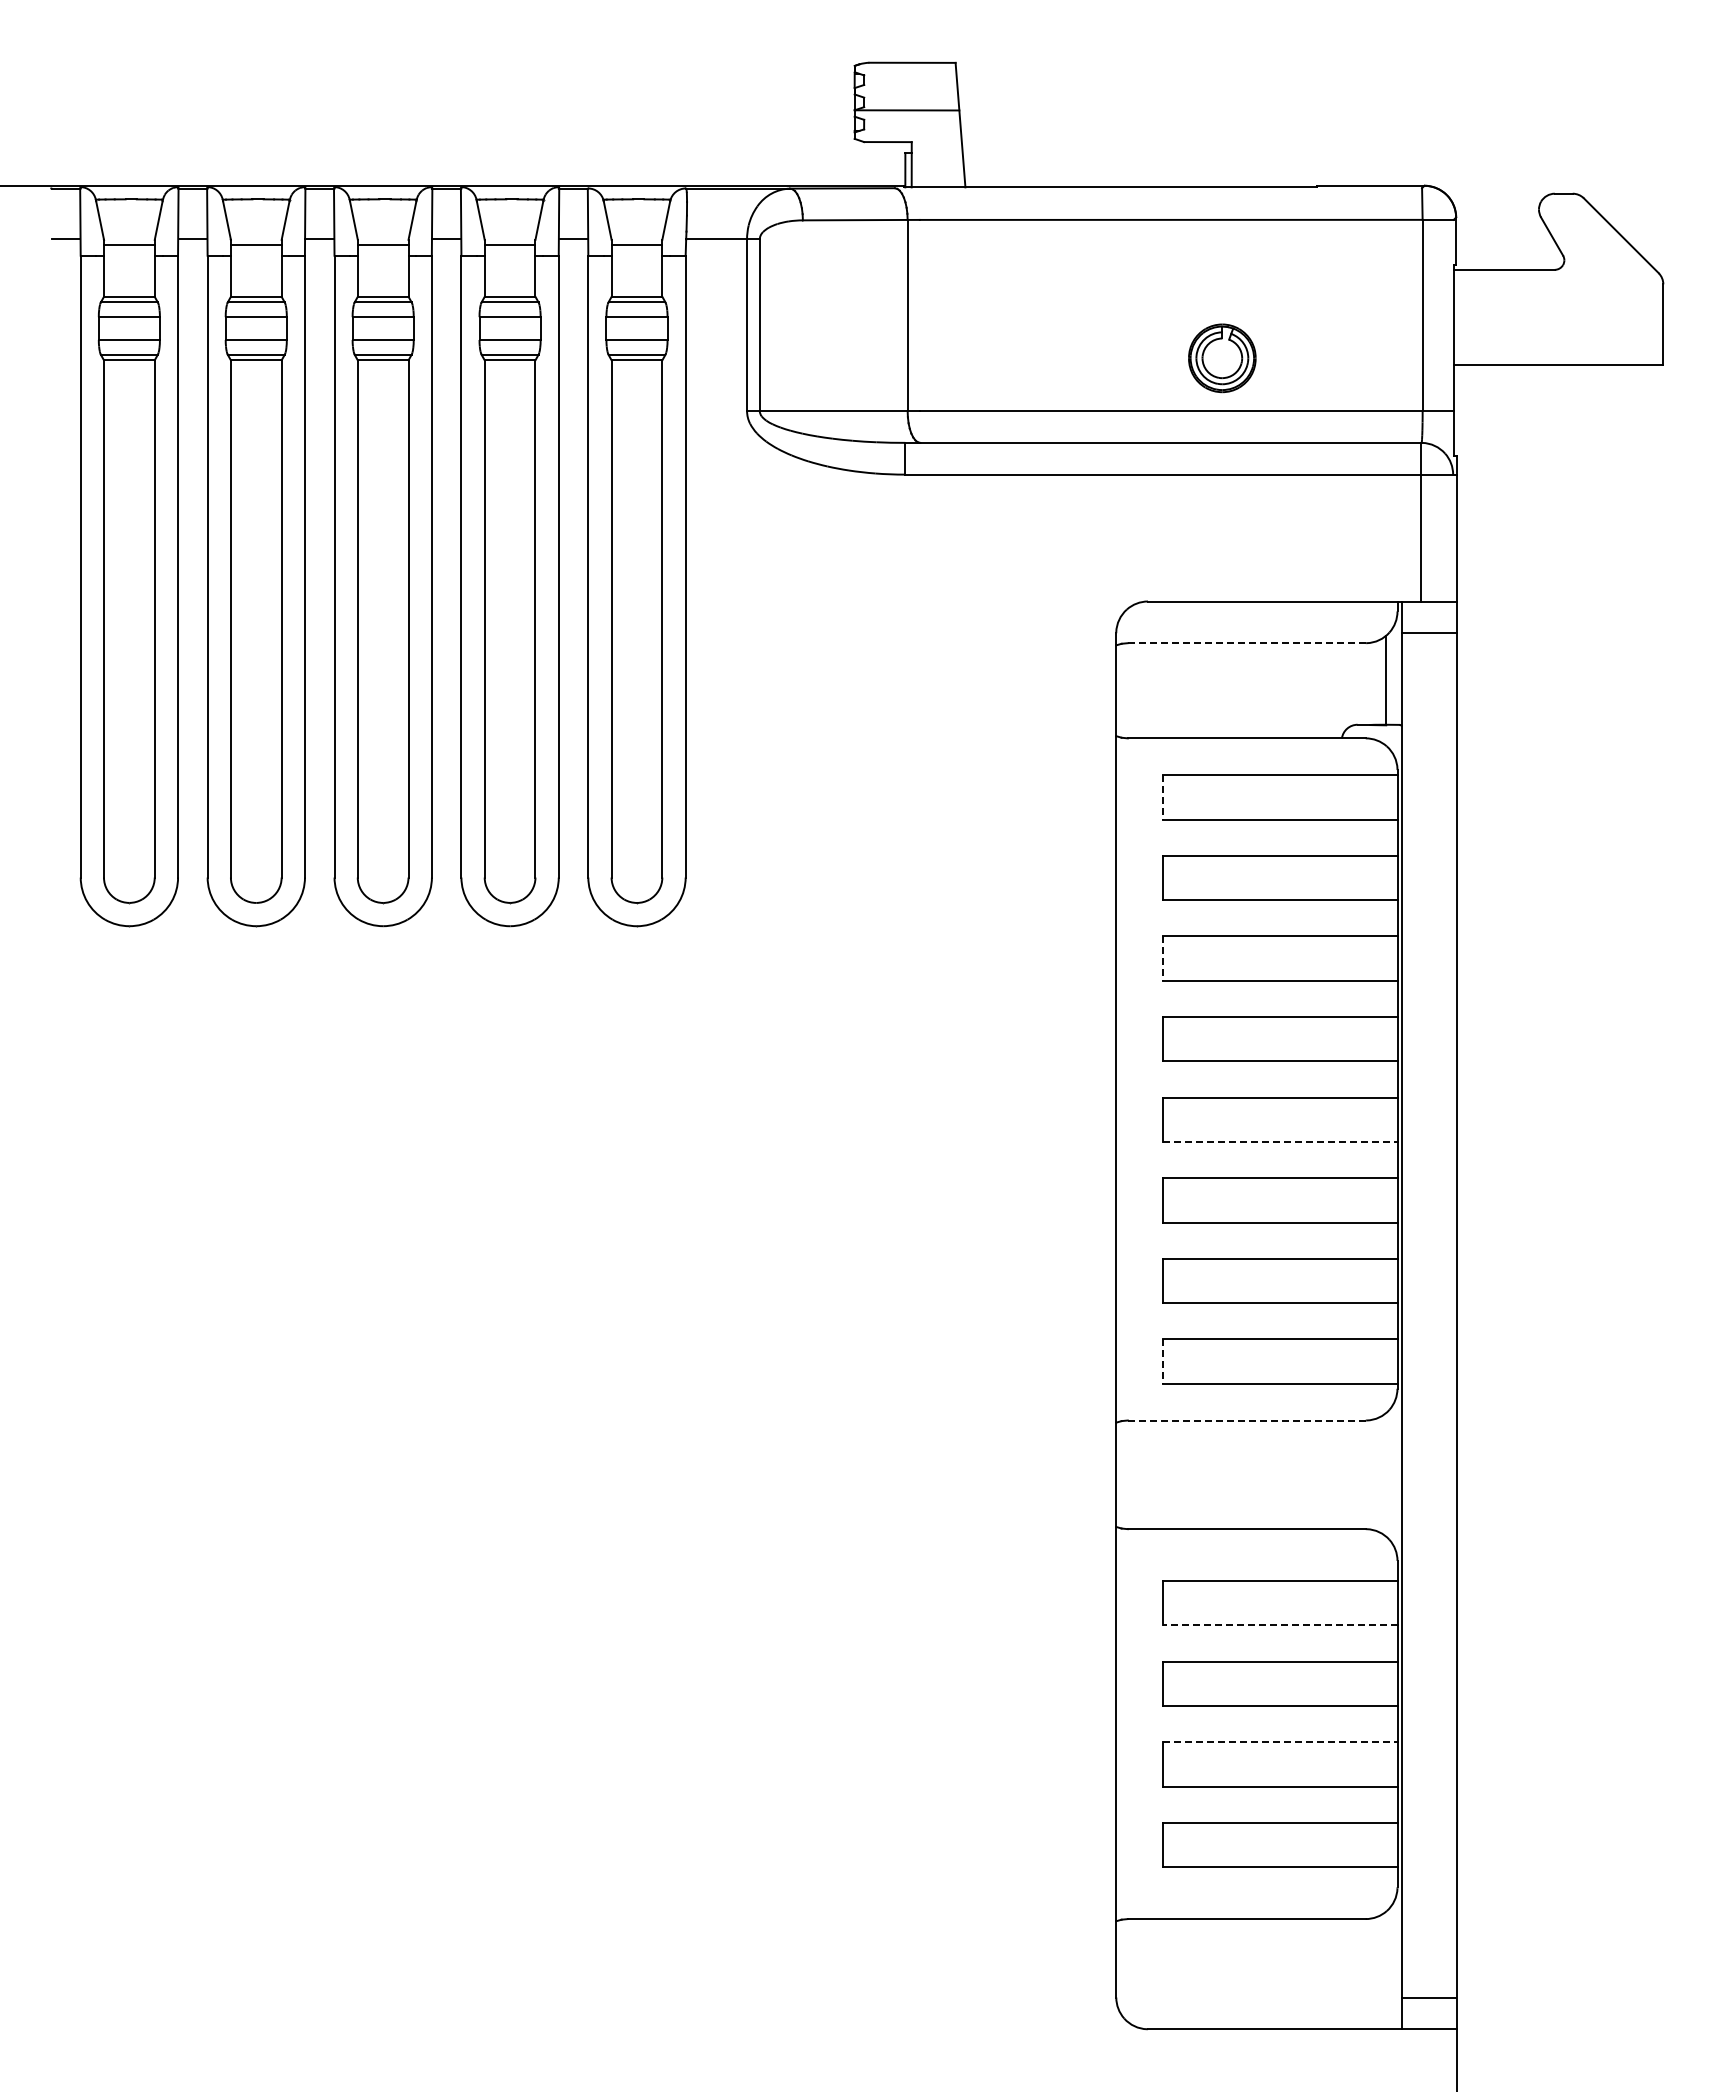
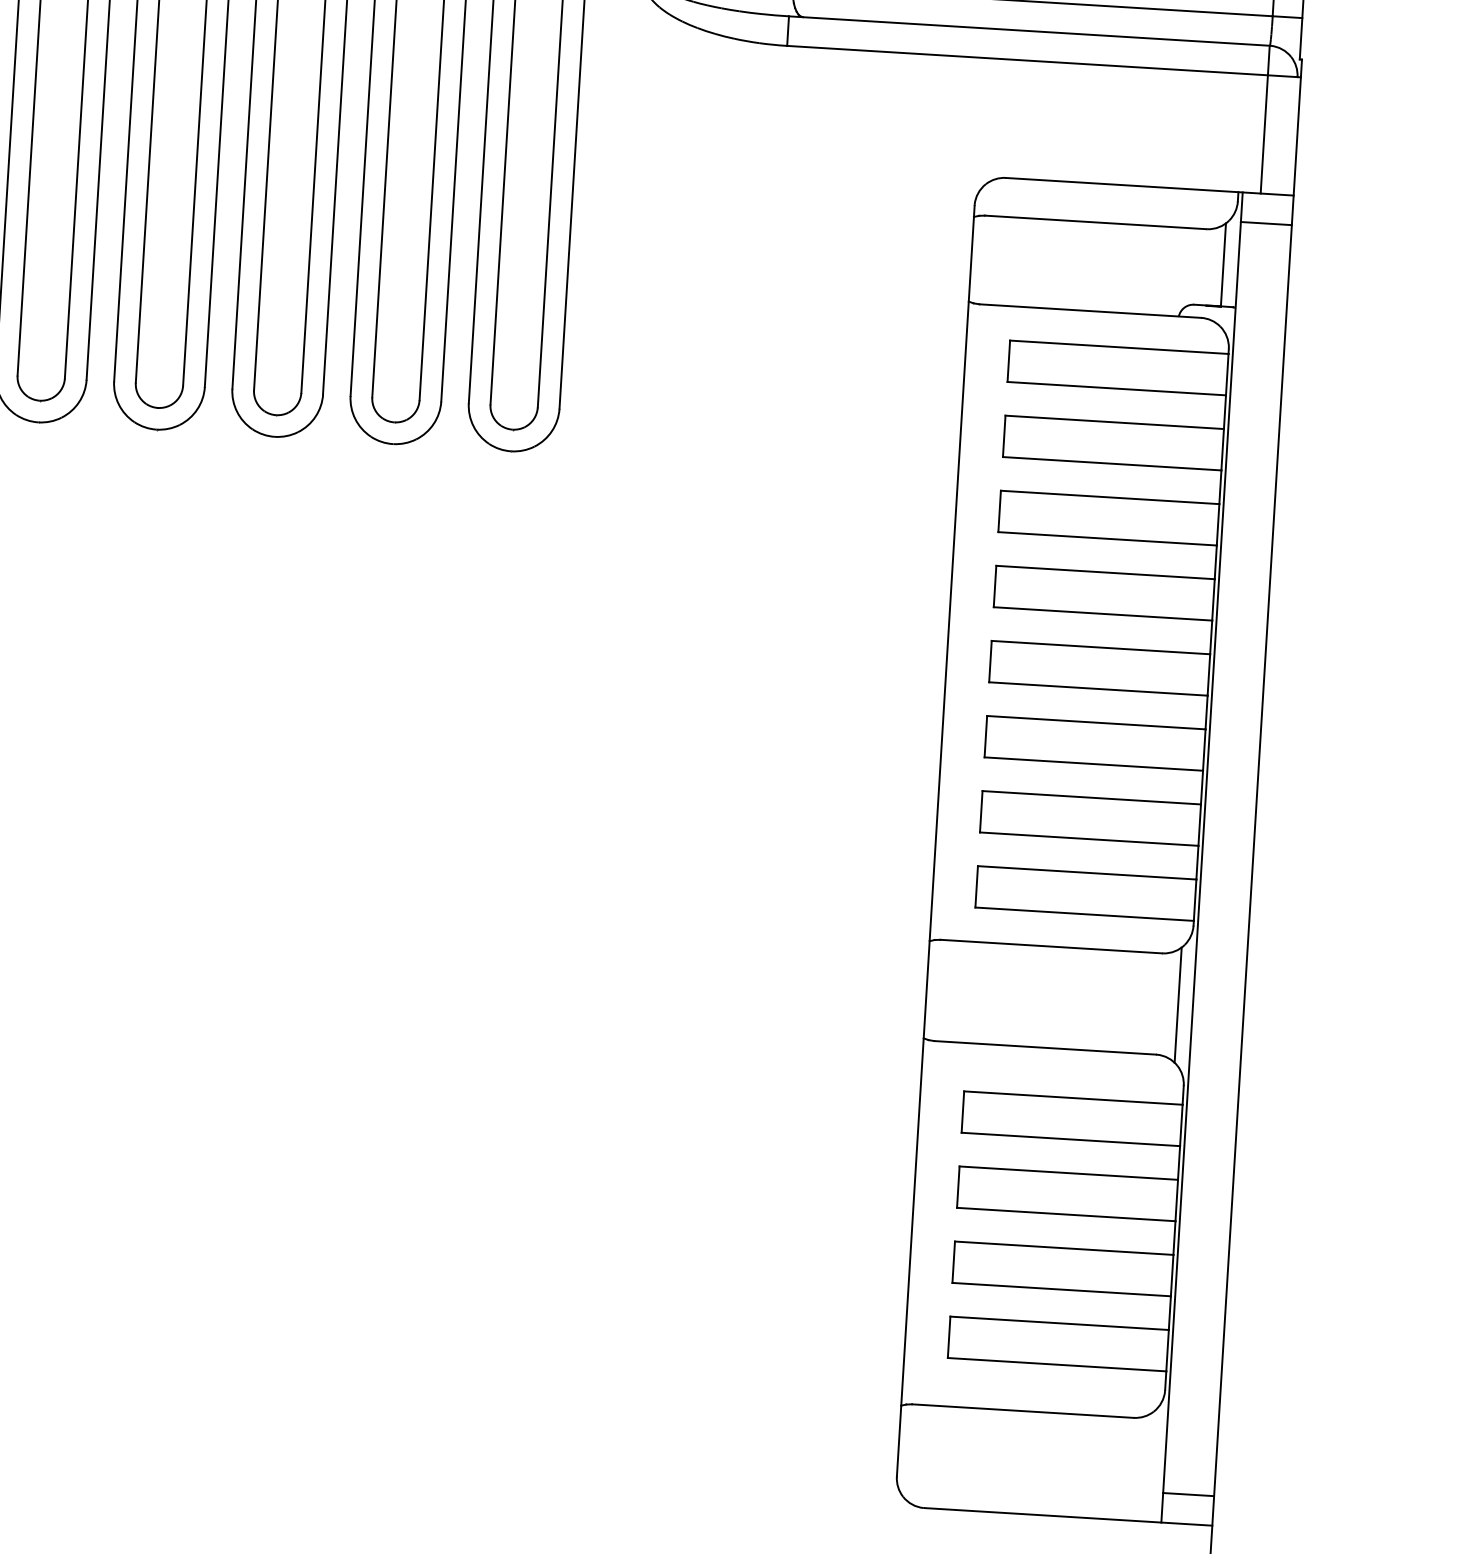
line: (1246, 643) -> (1095, 222), dashed -> solid
line: (1163, 797) -> (1009, 361), dashed -> solid
line: (1163, 959) -> (1000, 512), dashed -> solid
line: (1280, 1141) -> (1098, 688), dashed -> solid
line: (1163, 1361) -> (977, 886), dashed -> solid
line: (1246, 1420) -> (1051, 946), dashed -> solid
line: (1386, 1474) -> (1178, 1004), added
line: (1279, 1625) -> (1070, 1139), dashed -> solid
line: (1280, 1742) -> (1064, 1248), dashed -> solid

